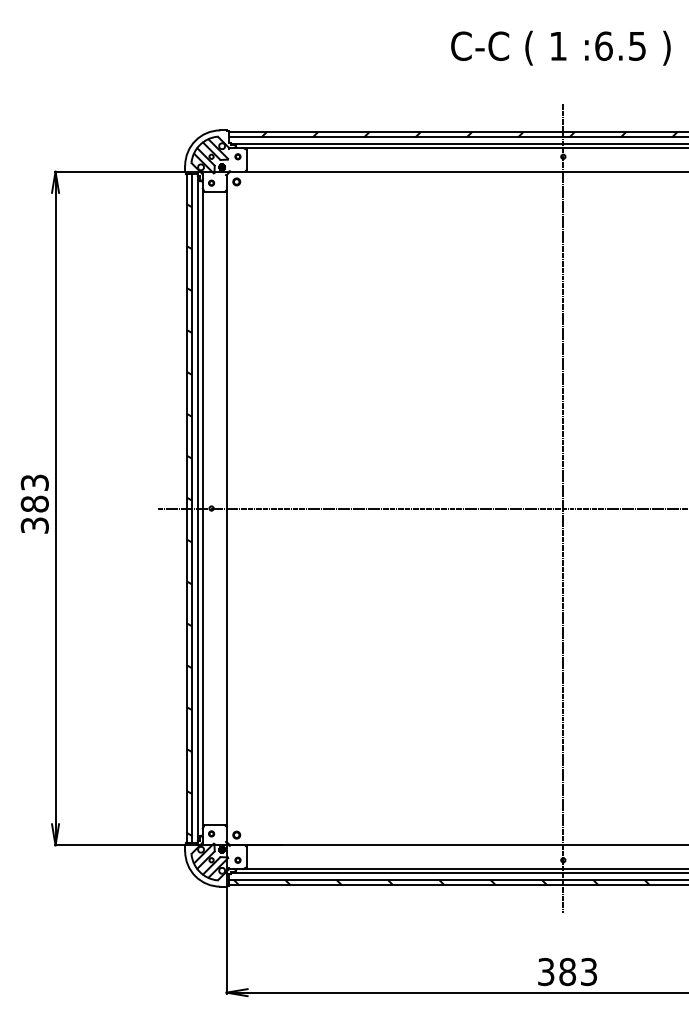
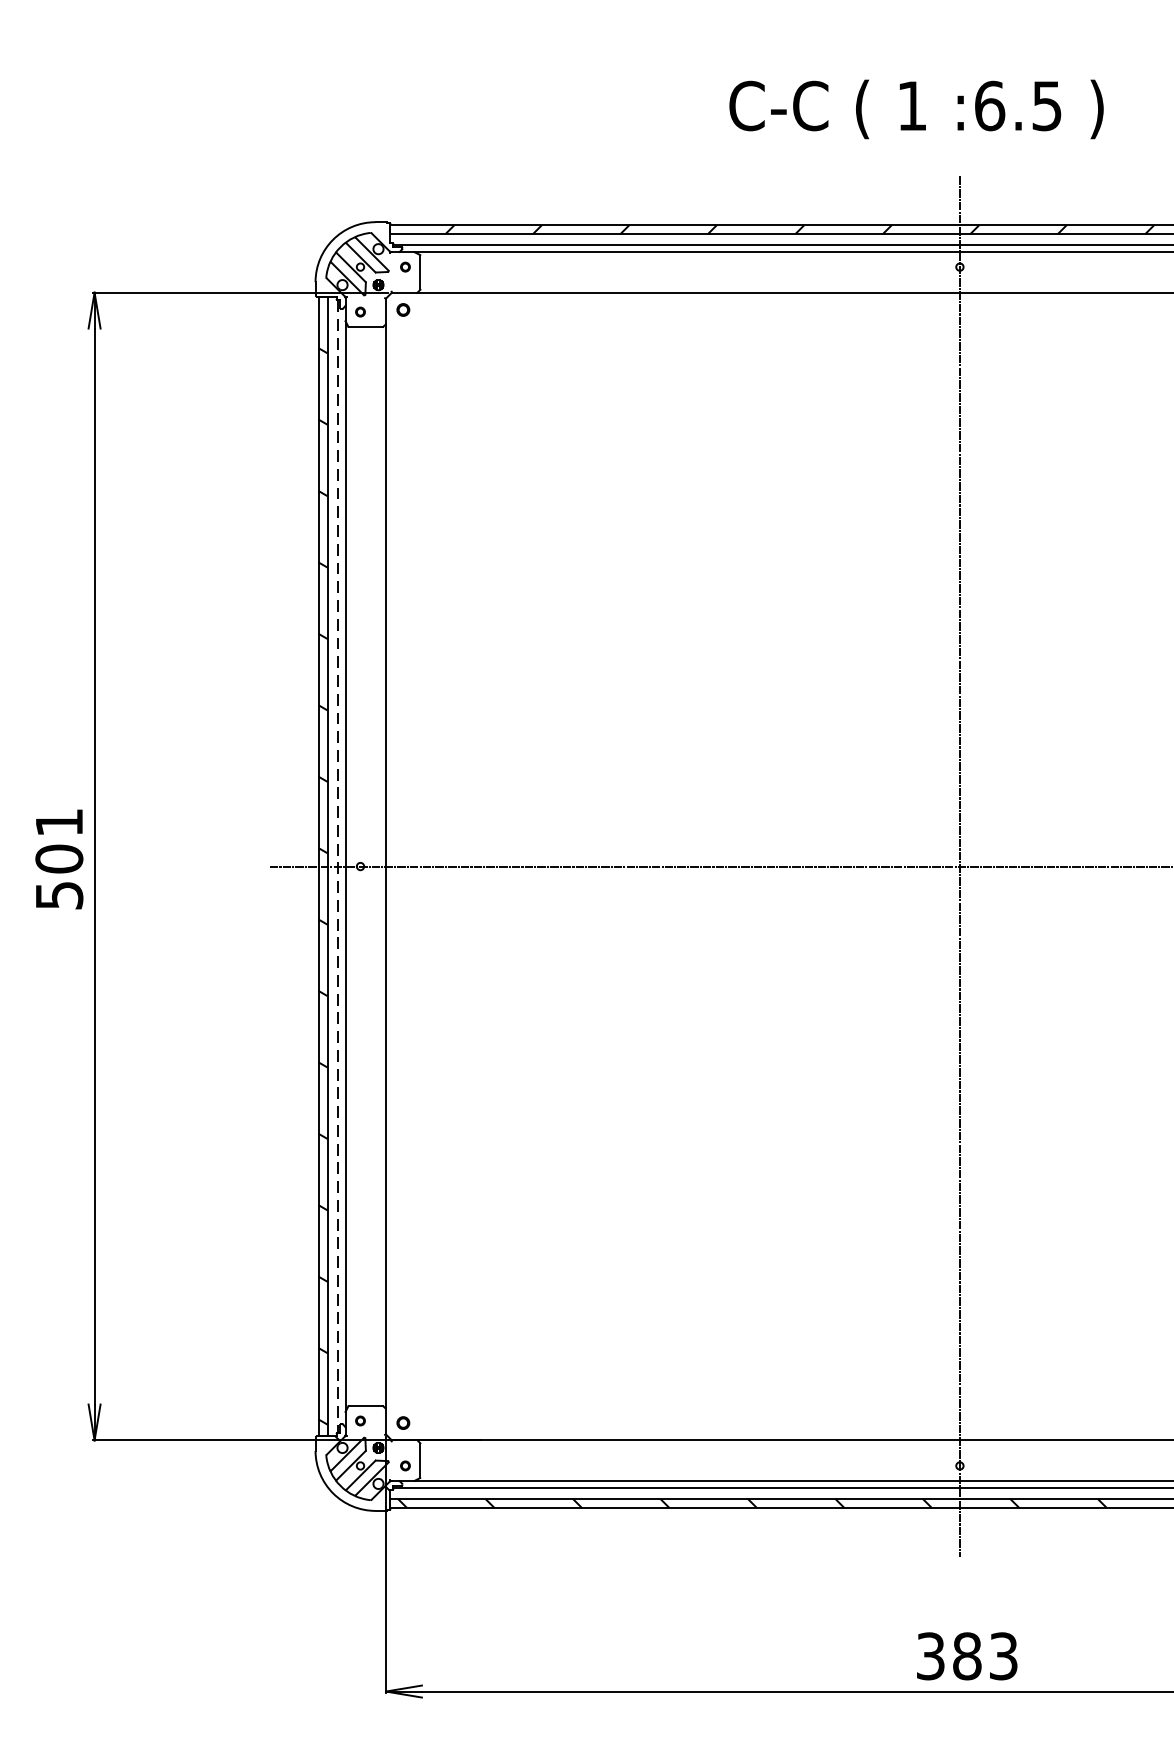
text: (560, 47) -> (915, 108), moved
text: (34, 503) -> (58, 857), 383 -> 501
line: (198, 509) -> (338, 868), solid -> dashed

